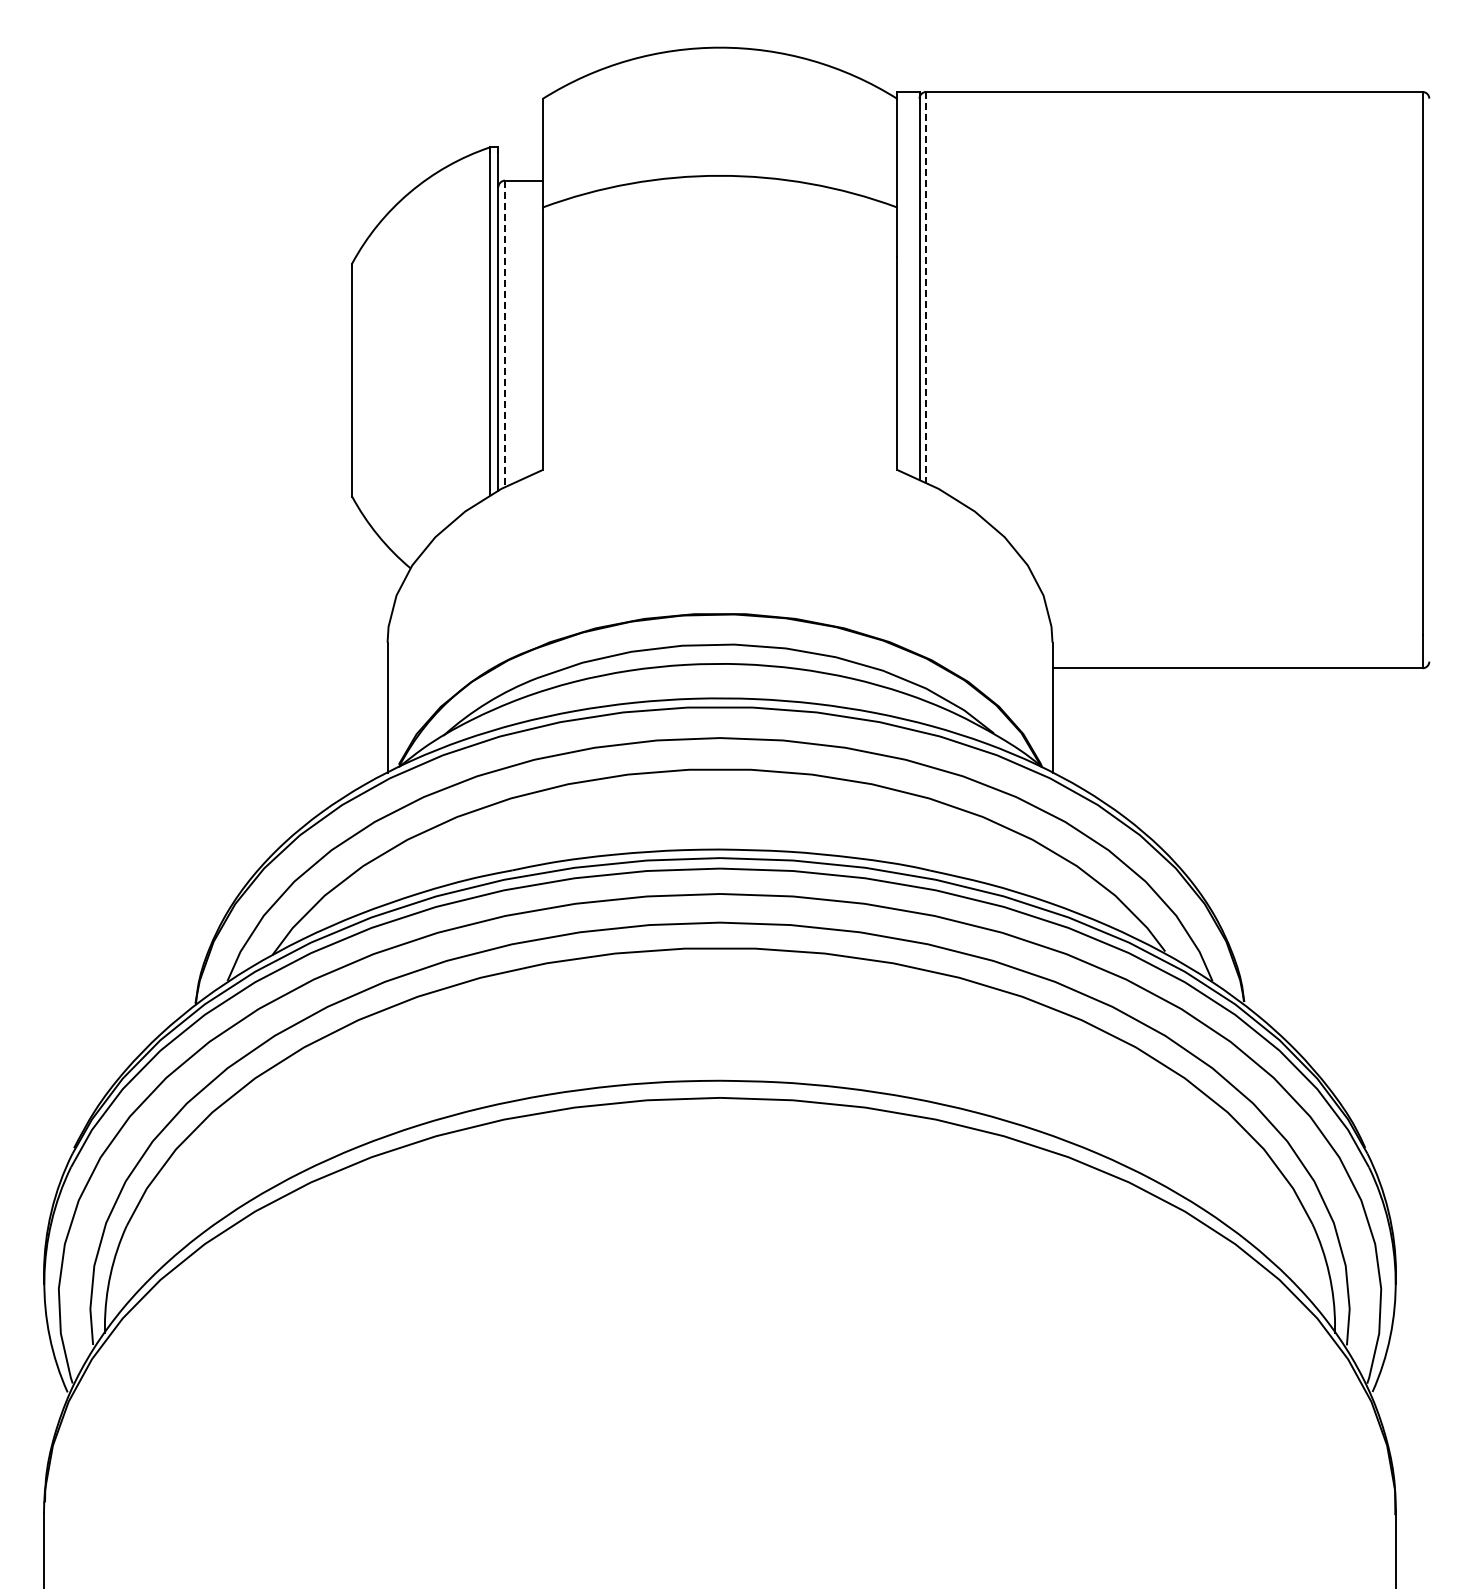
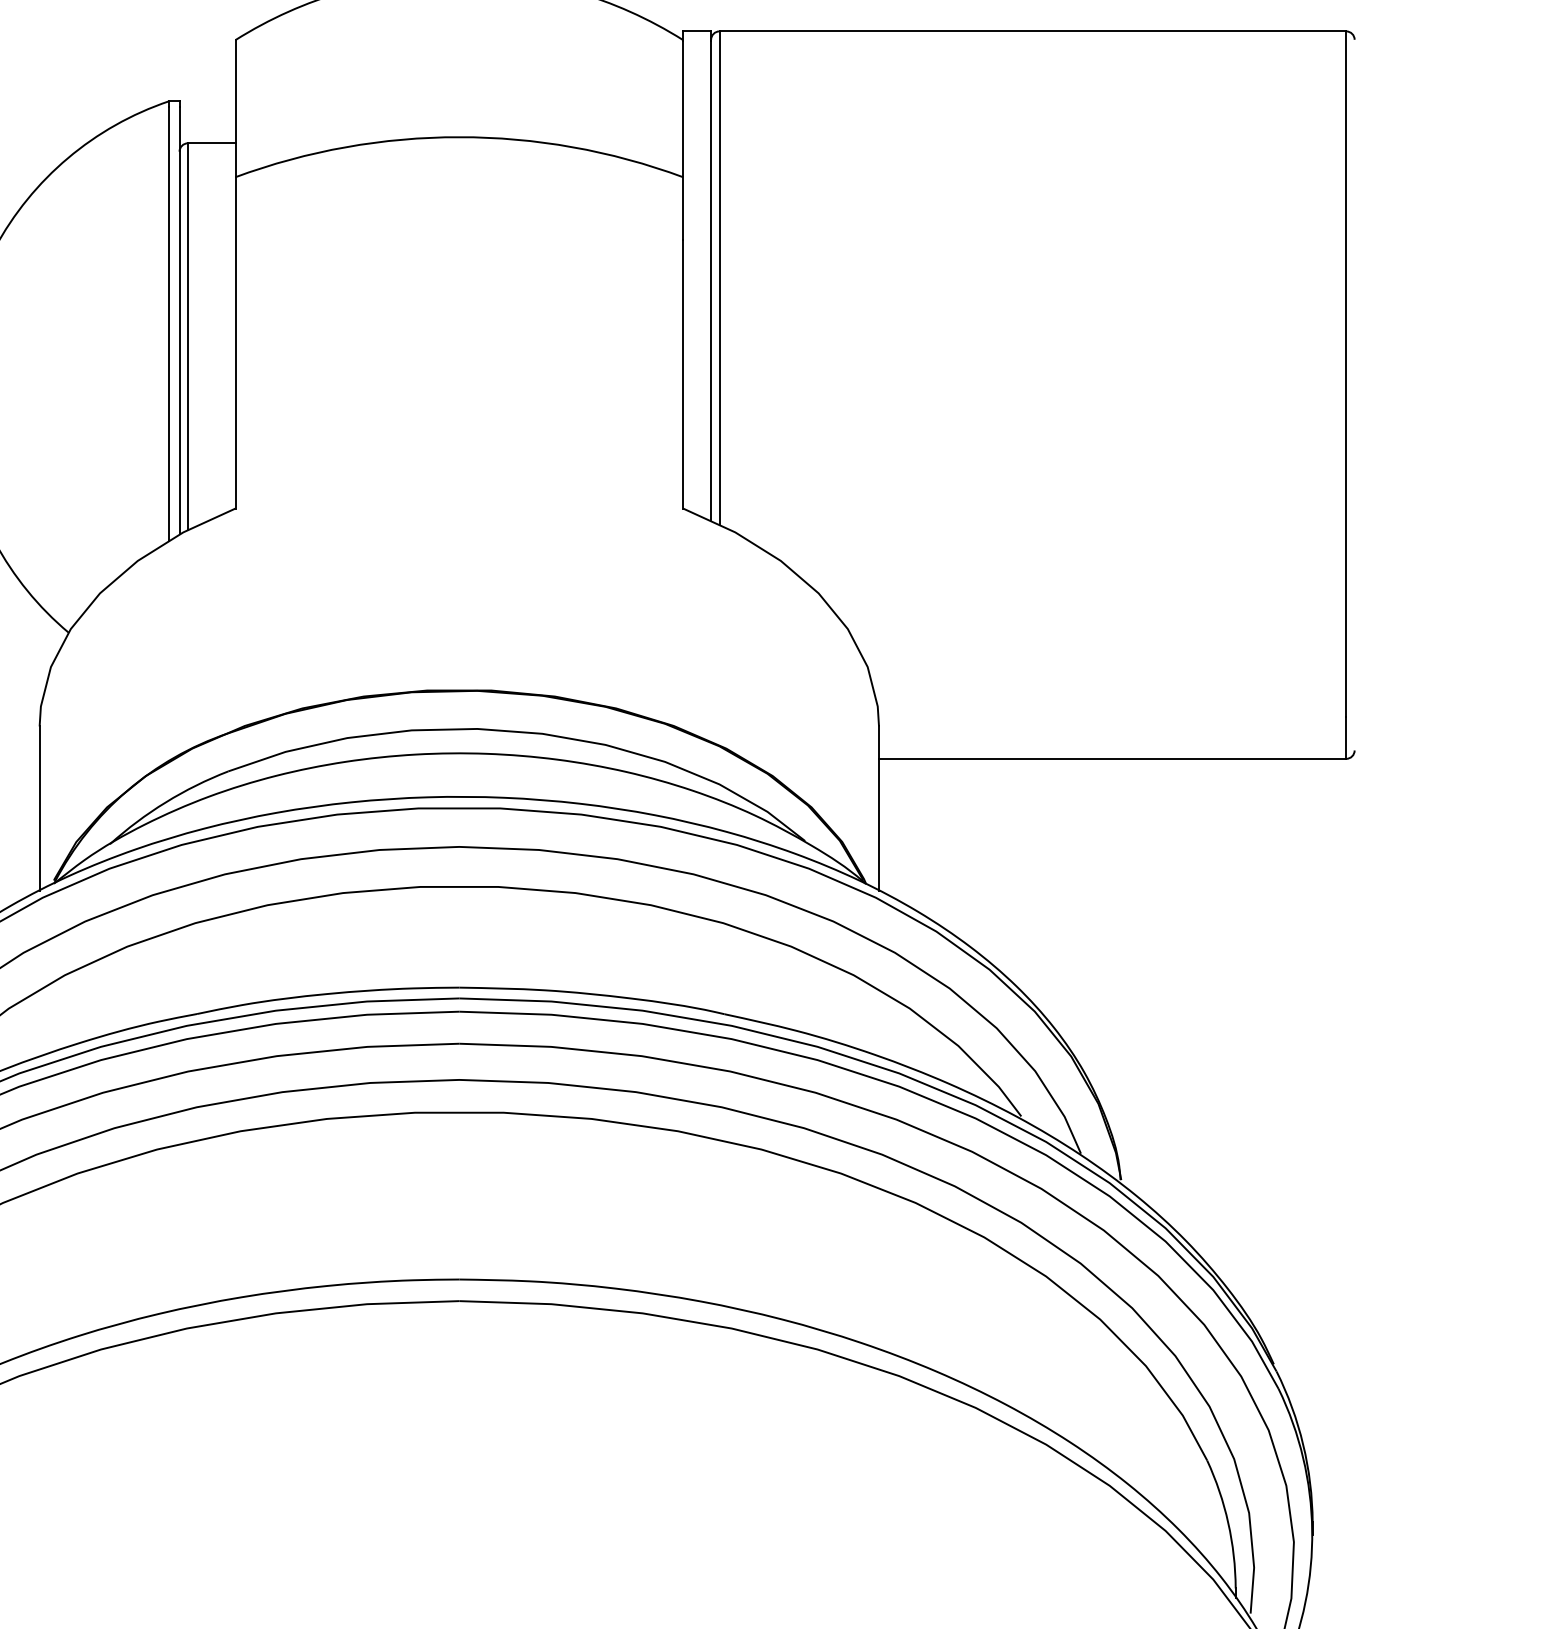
line: (926, 287) -> (719, 278), dashed -> solid
line: (505, 334) -> (188, 337), dashed -> solid

